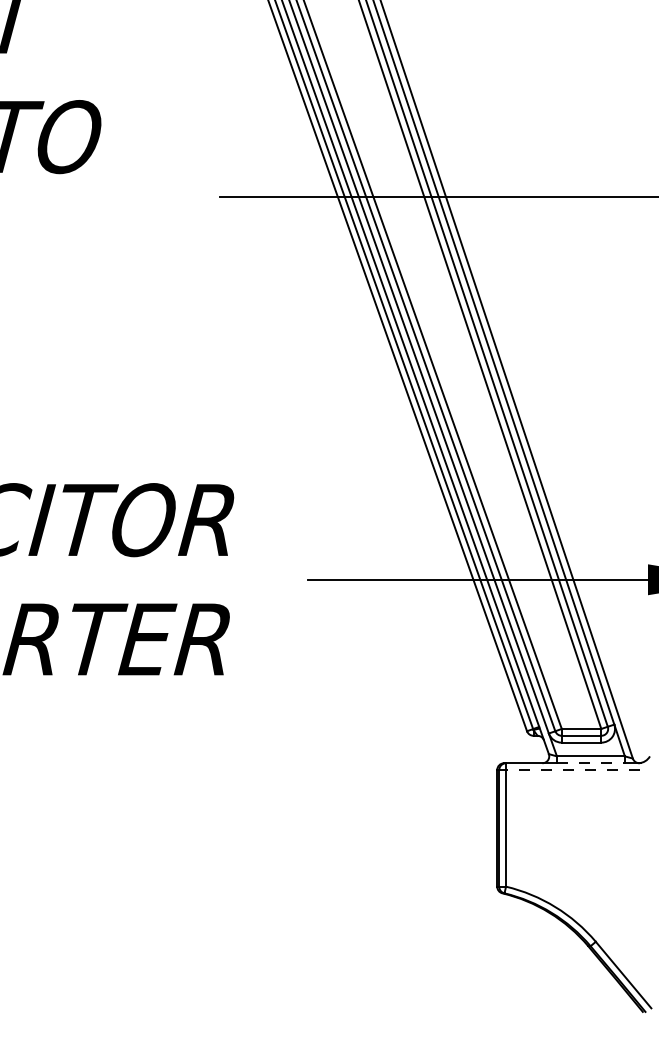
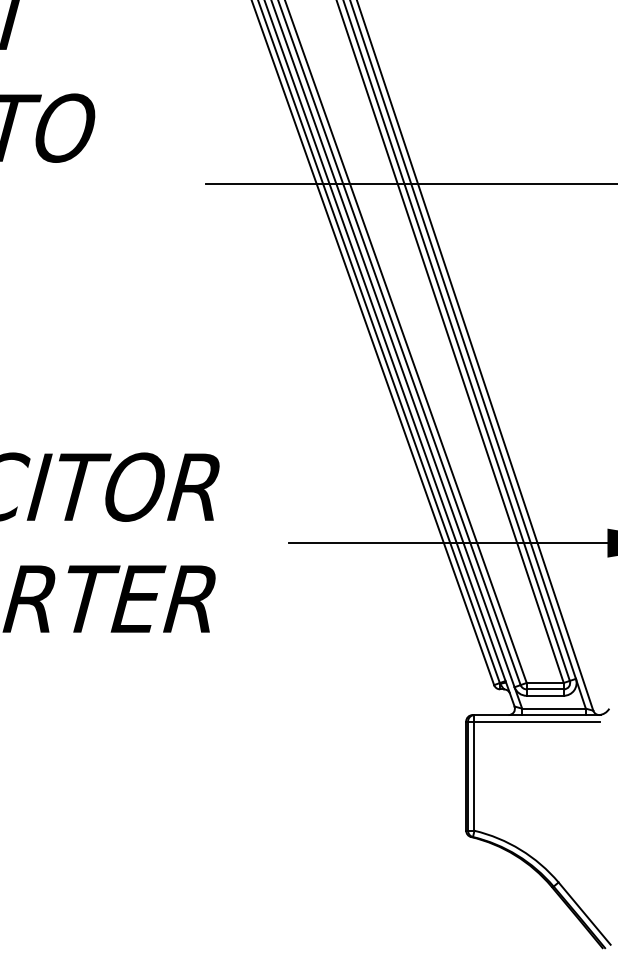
line: (590, 763) -> (553, 715), dashed -> solid
line: (572, 770) -> (536, 721), dashed -> solid

